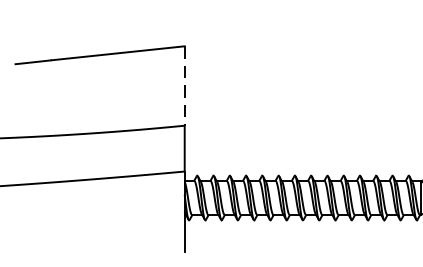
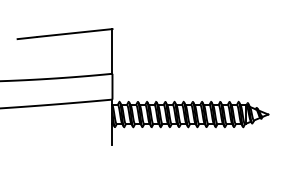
line: (184, 86) -> (112, 51), dashed -> solid

